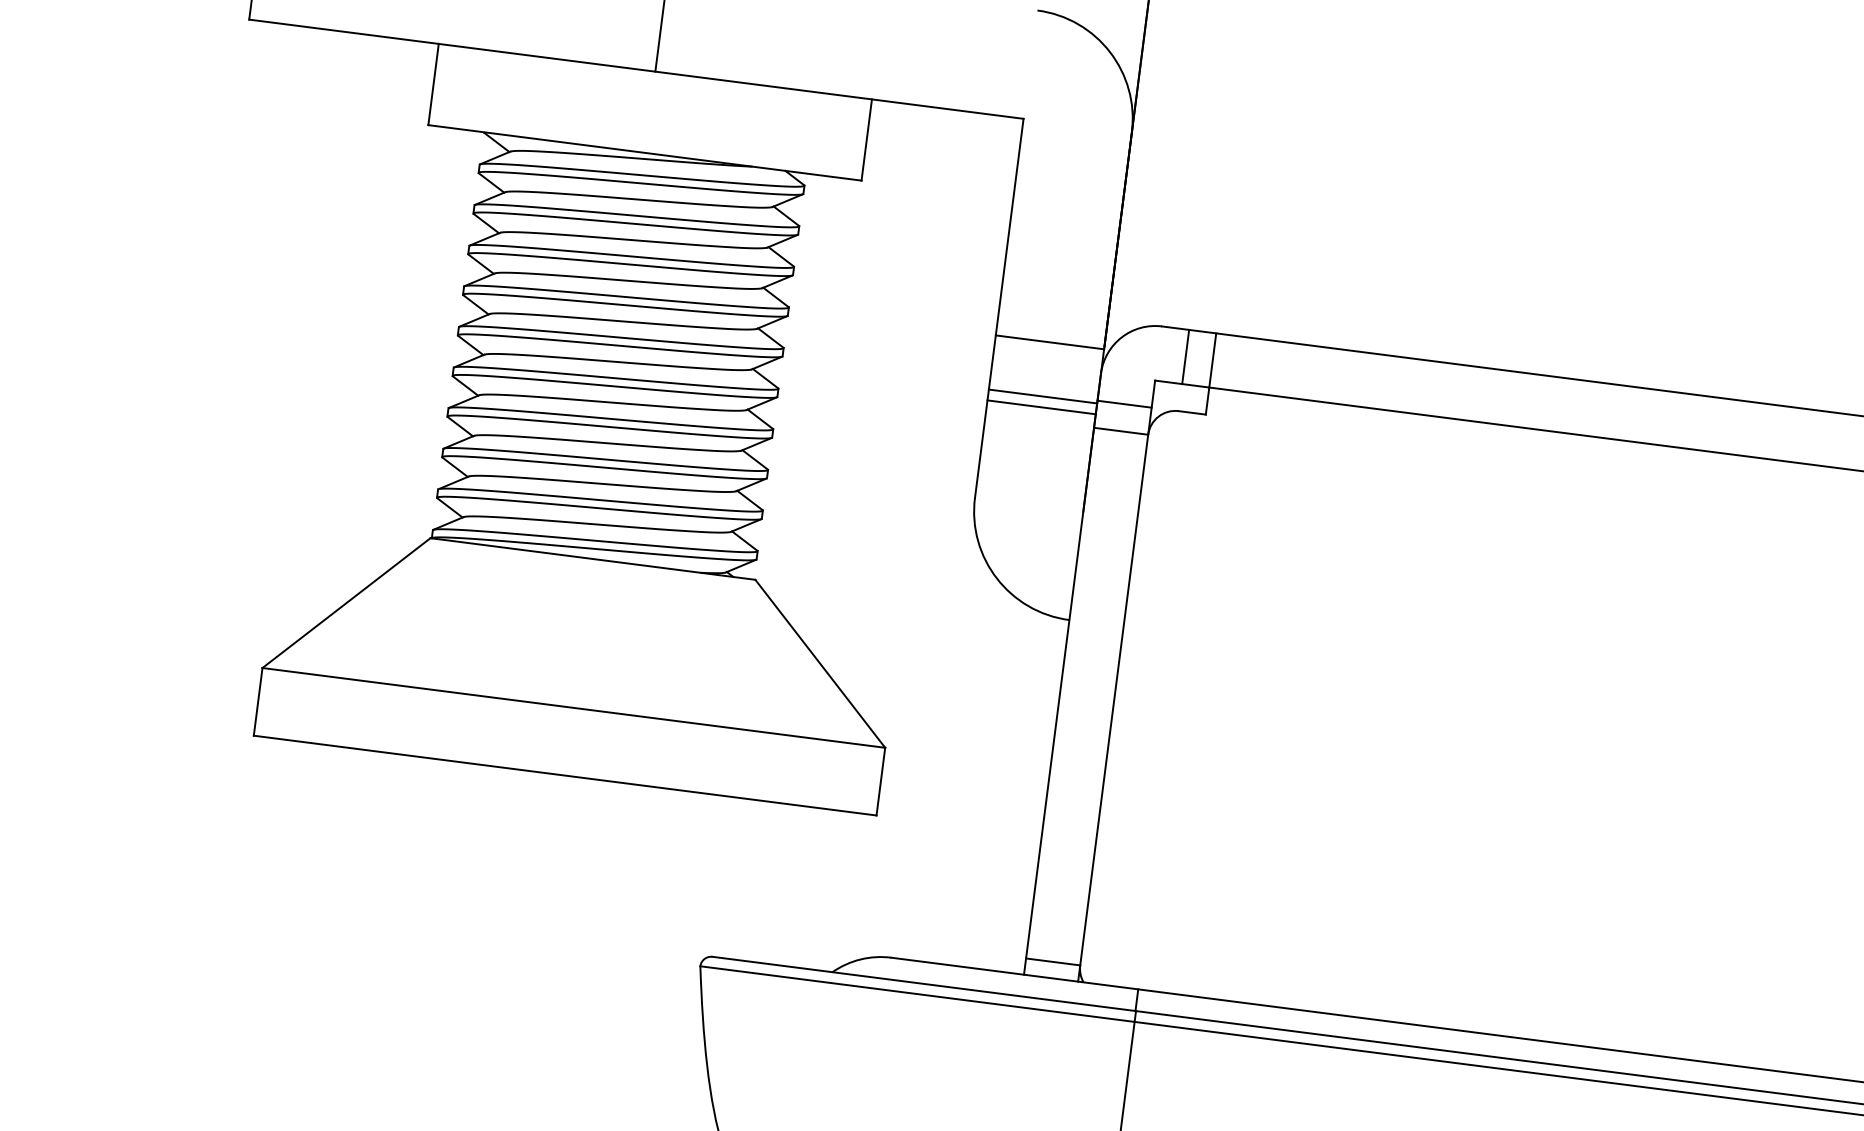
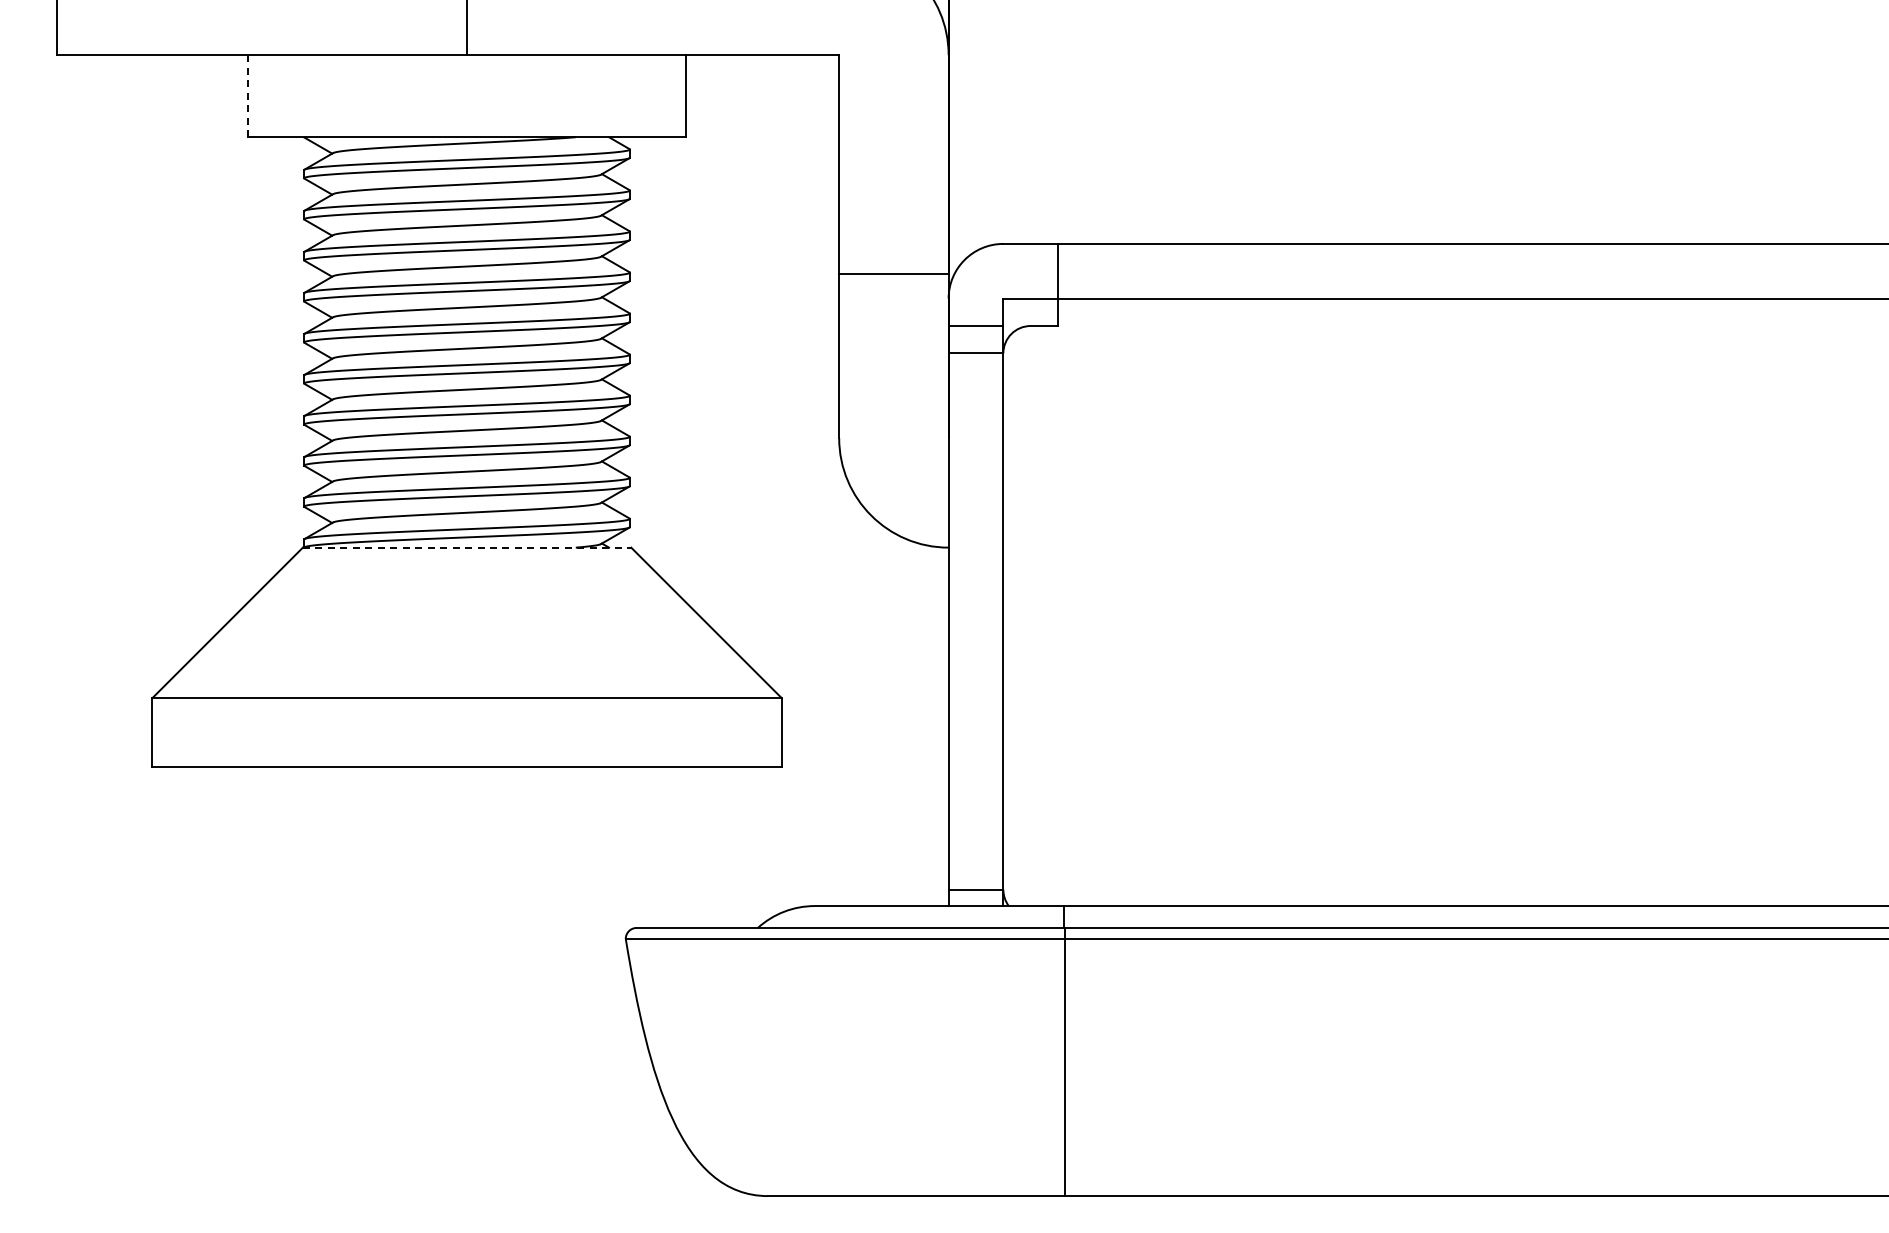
line: (433, 83) -> (248, 95), solid -> dashed
line: (1185, 356) -> (1030, 270), removed
line: (1042, 396) -> (893, 328), removed
line: (1041, 407) -> (893, 339), removed
line: (593, 558) -> (467, 547), solid -> dashed

